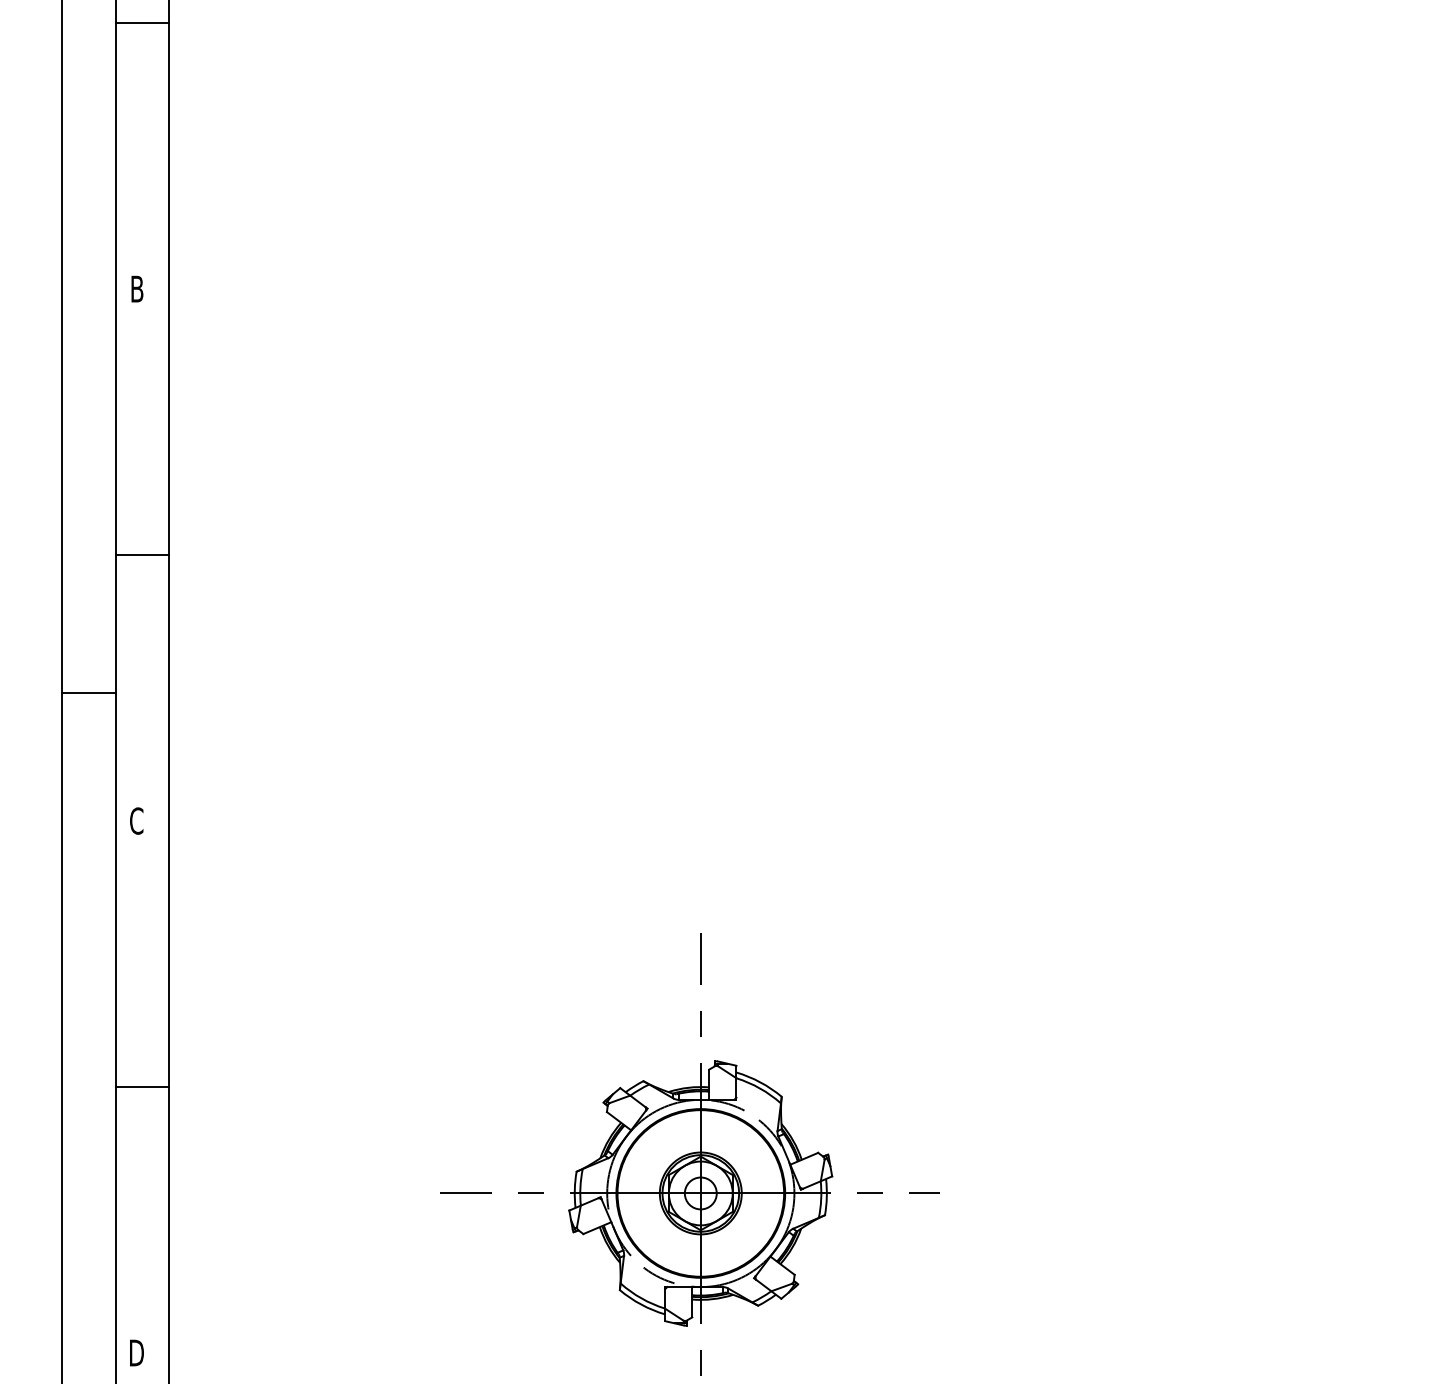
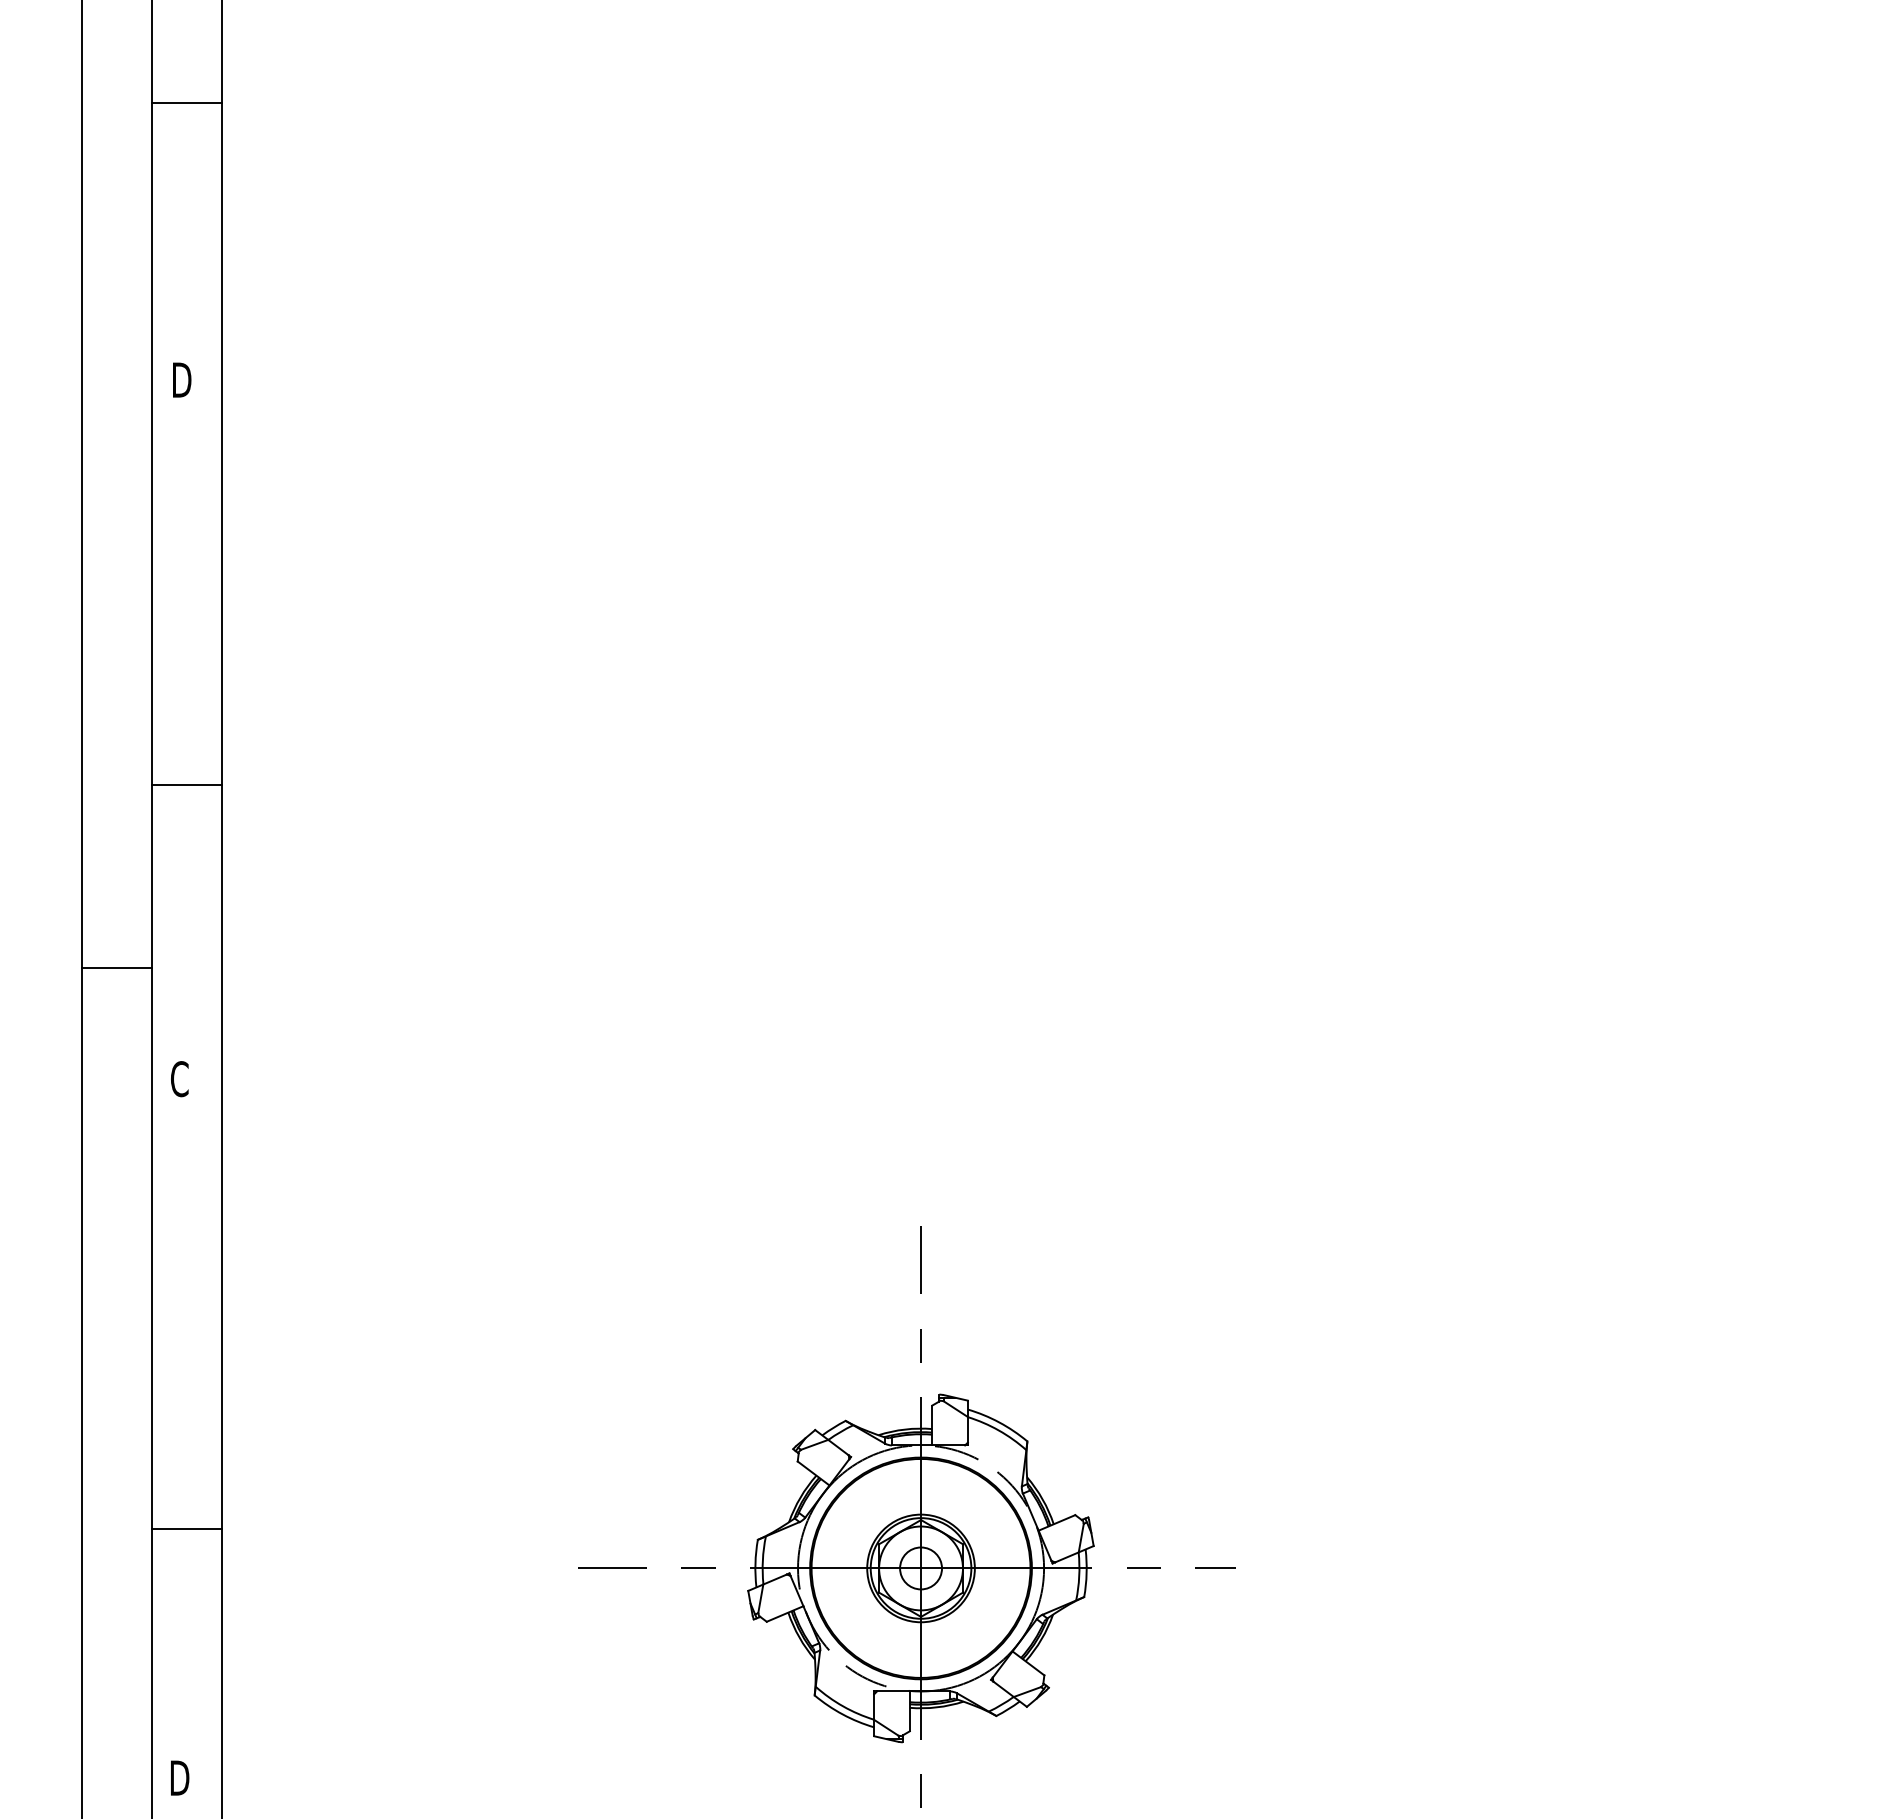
line: (142, 23) -> (187, 102), moved
text: (139, 288) -> (183, 379), B -> D
line: (142, 555) -> (187, 784), moved
line: (89, 693) -> (117, 968), moved
line: (142, 1086) -> (187, 1528), moved

